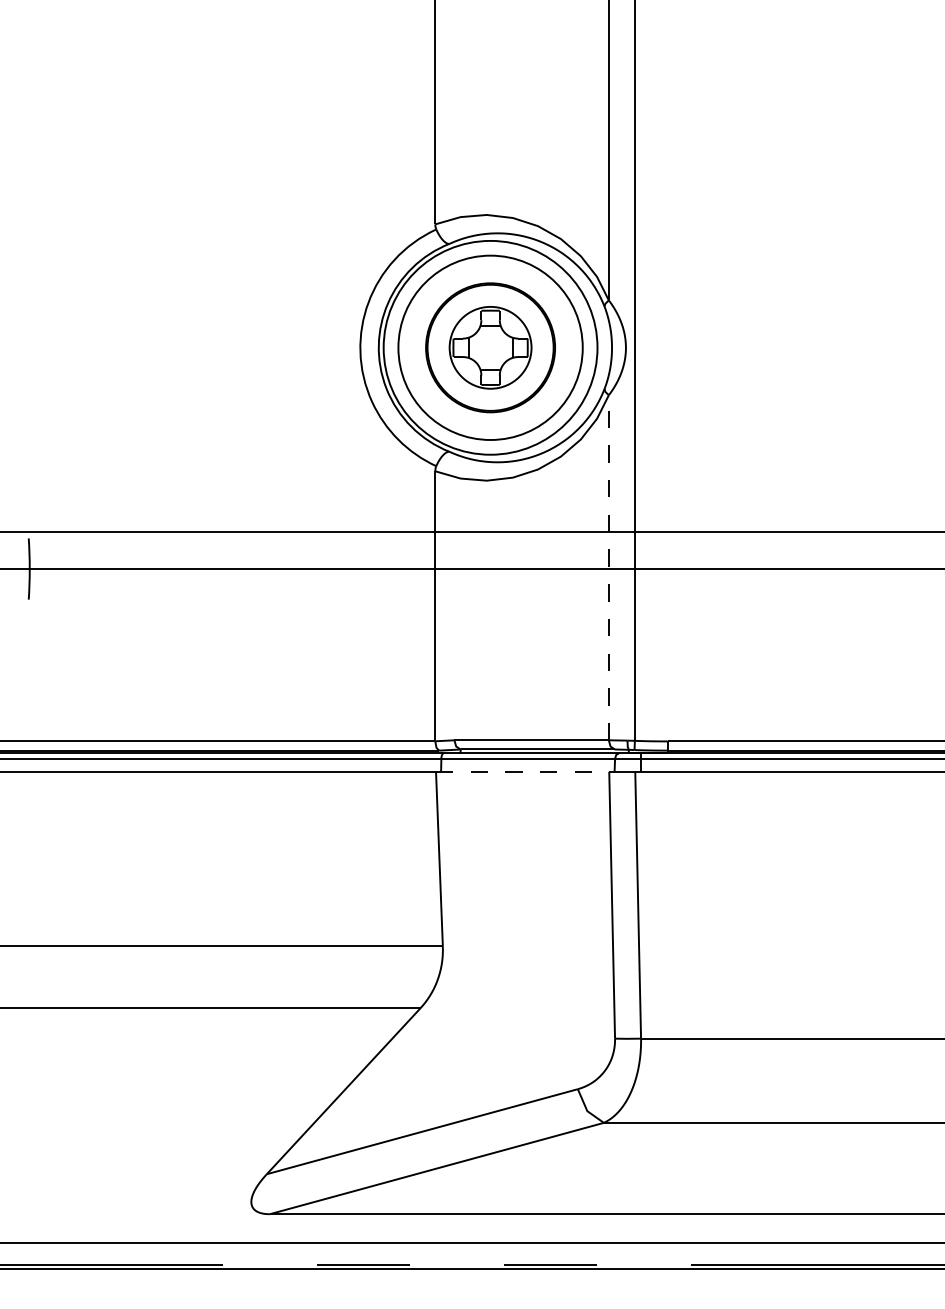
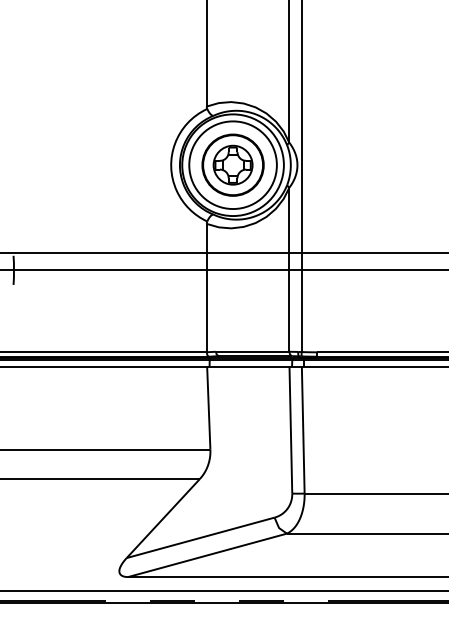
line: (609, 567) -> (289, 269), dashed -> solid
line: (522, 771) -> (248, 366), dashed -> solid

